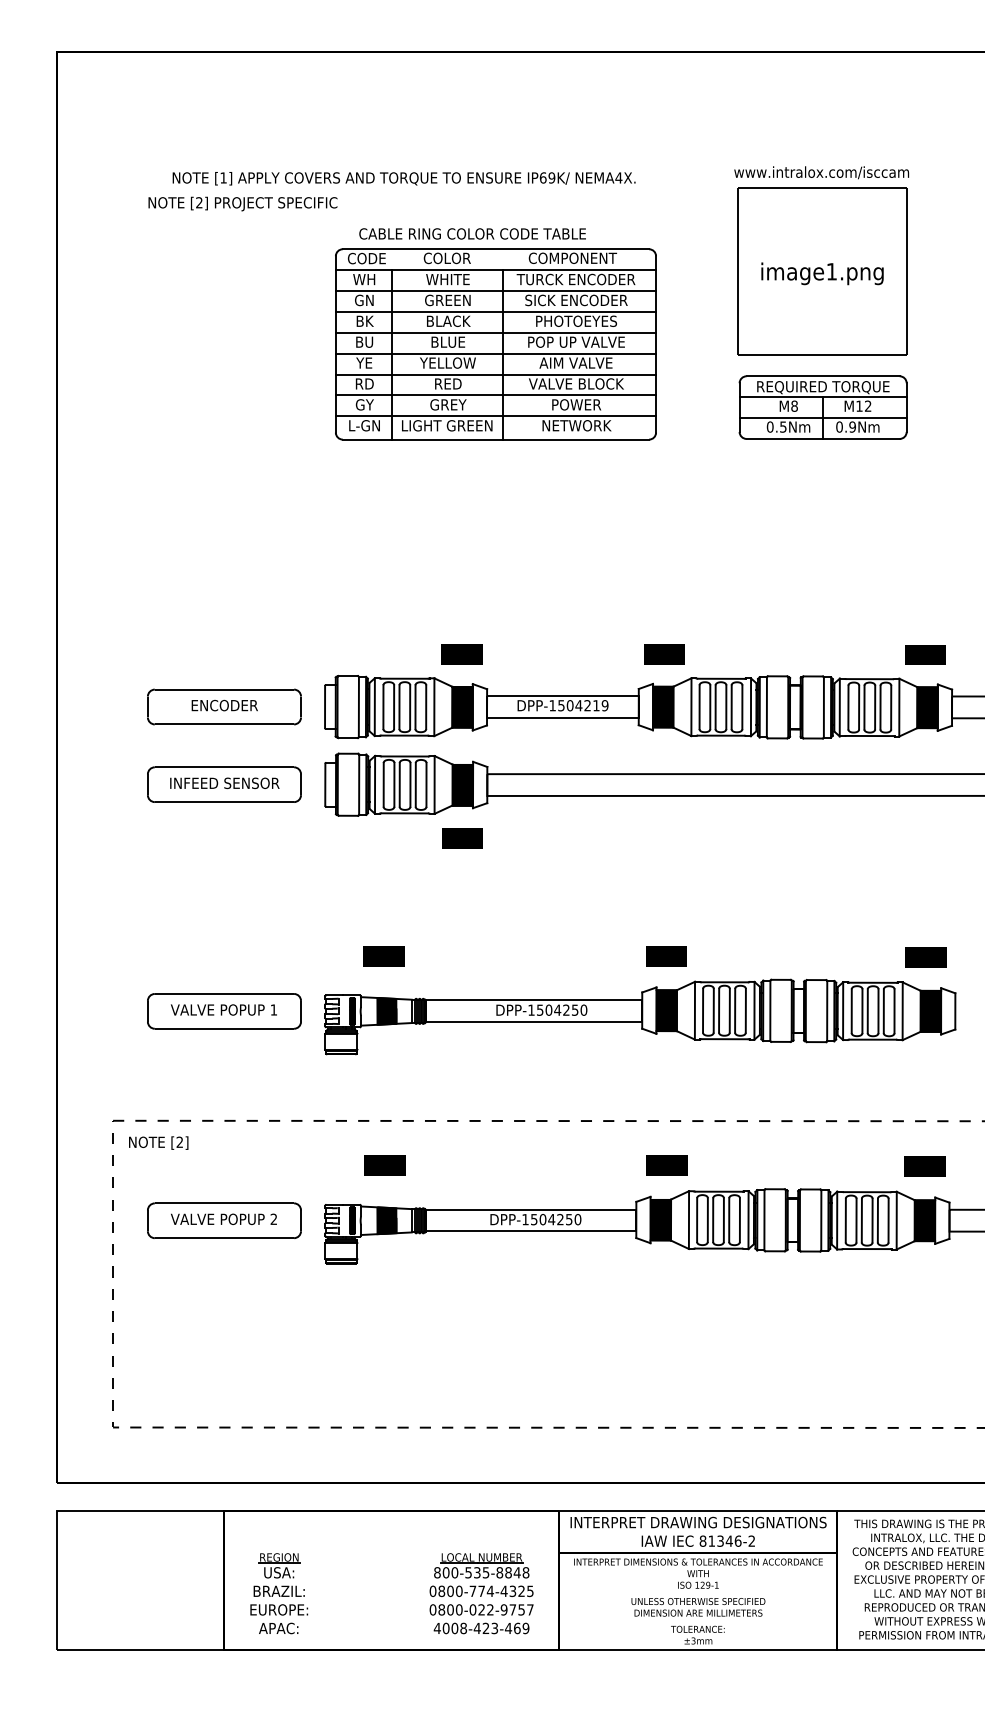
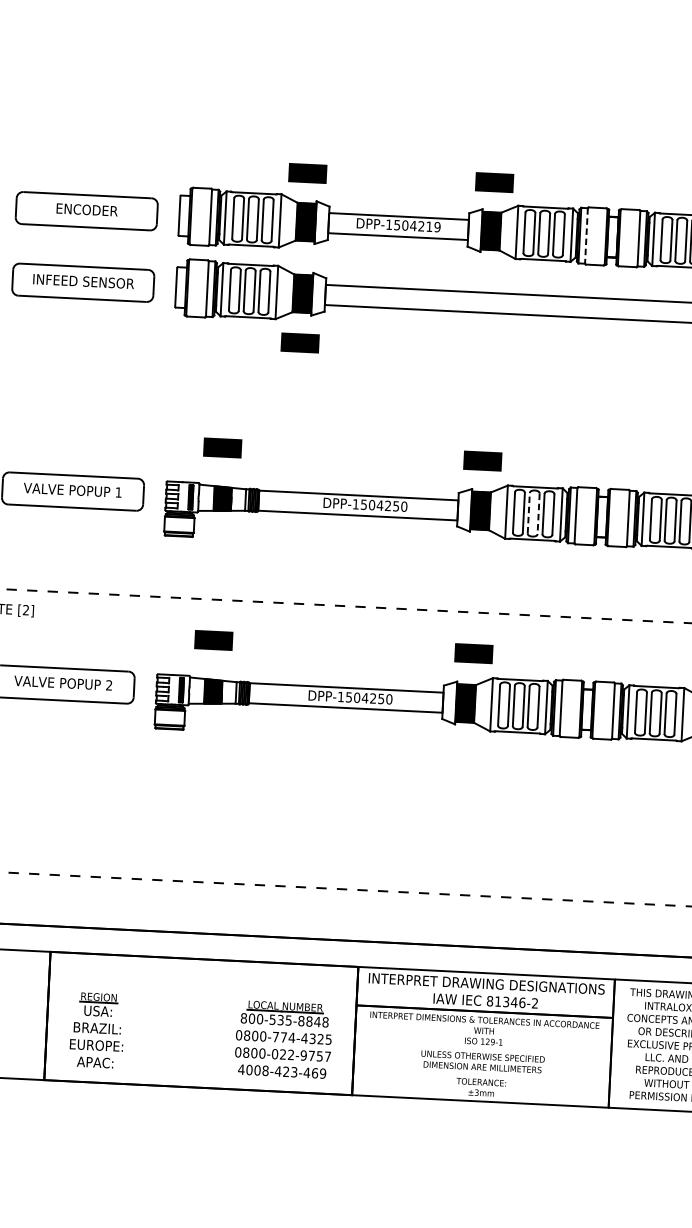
line: (766, 707) -> (586, 236), solid -> dashed
line: (719, 1010) -> (529, 513), solid -> dashed
line: (729, 1010) -> (538, 513), solid -> dashed

